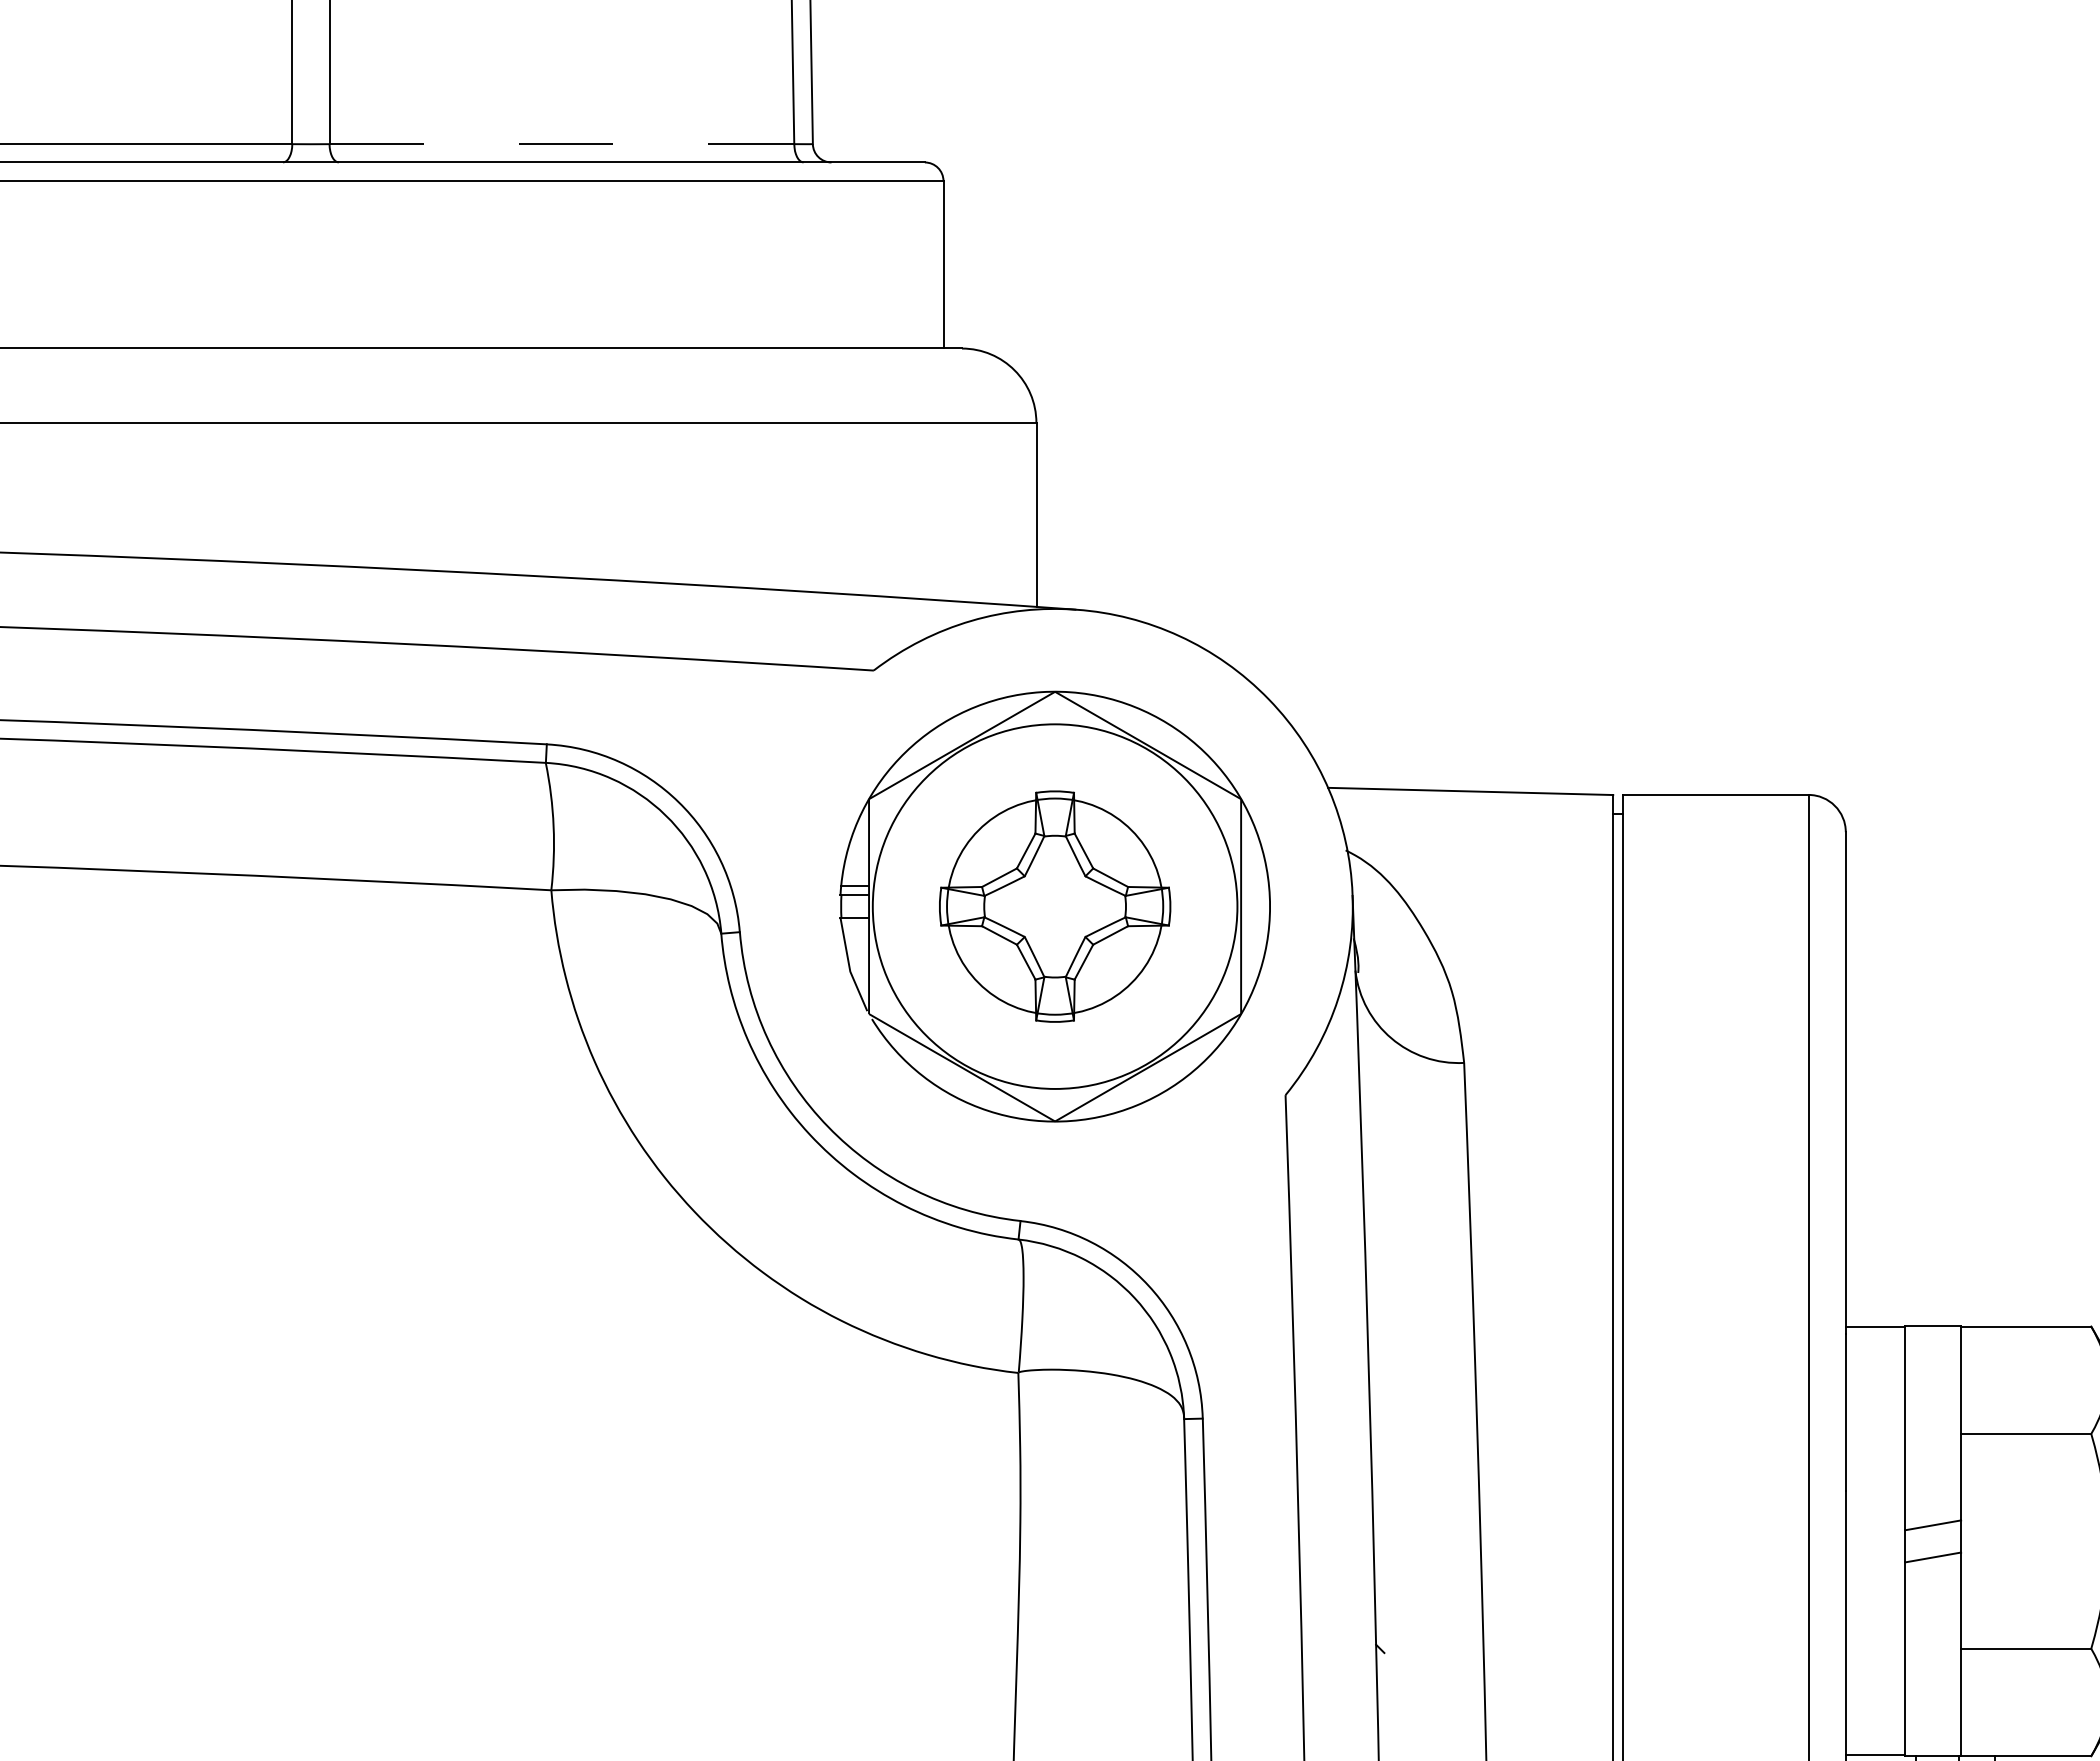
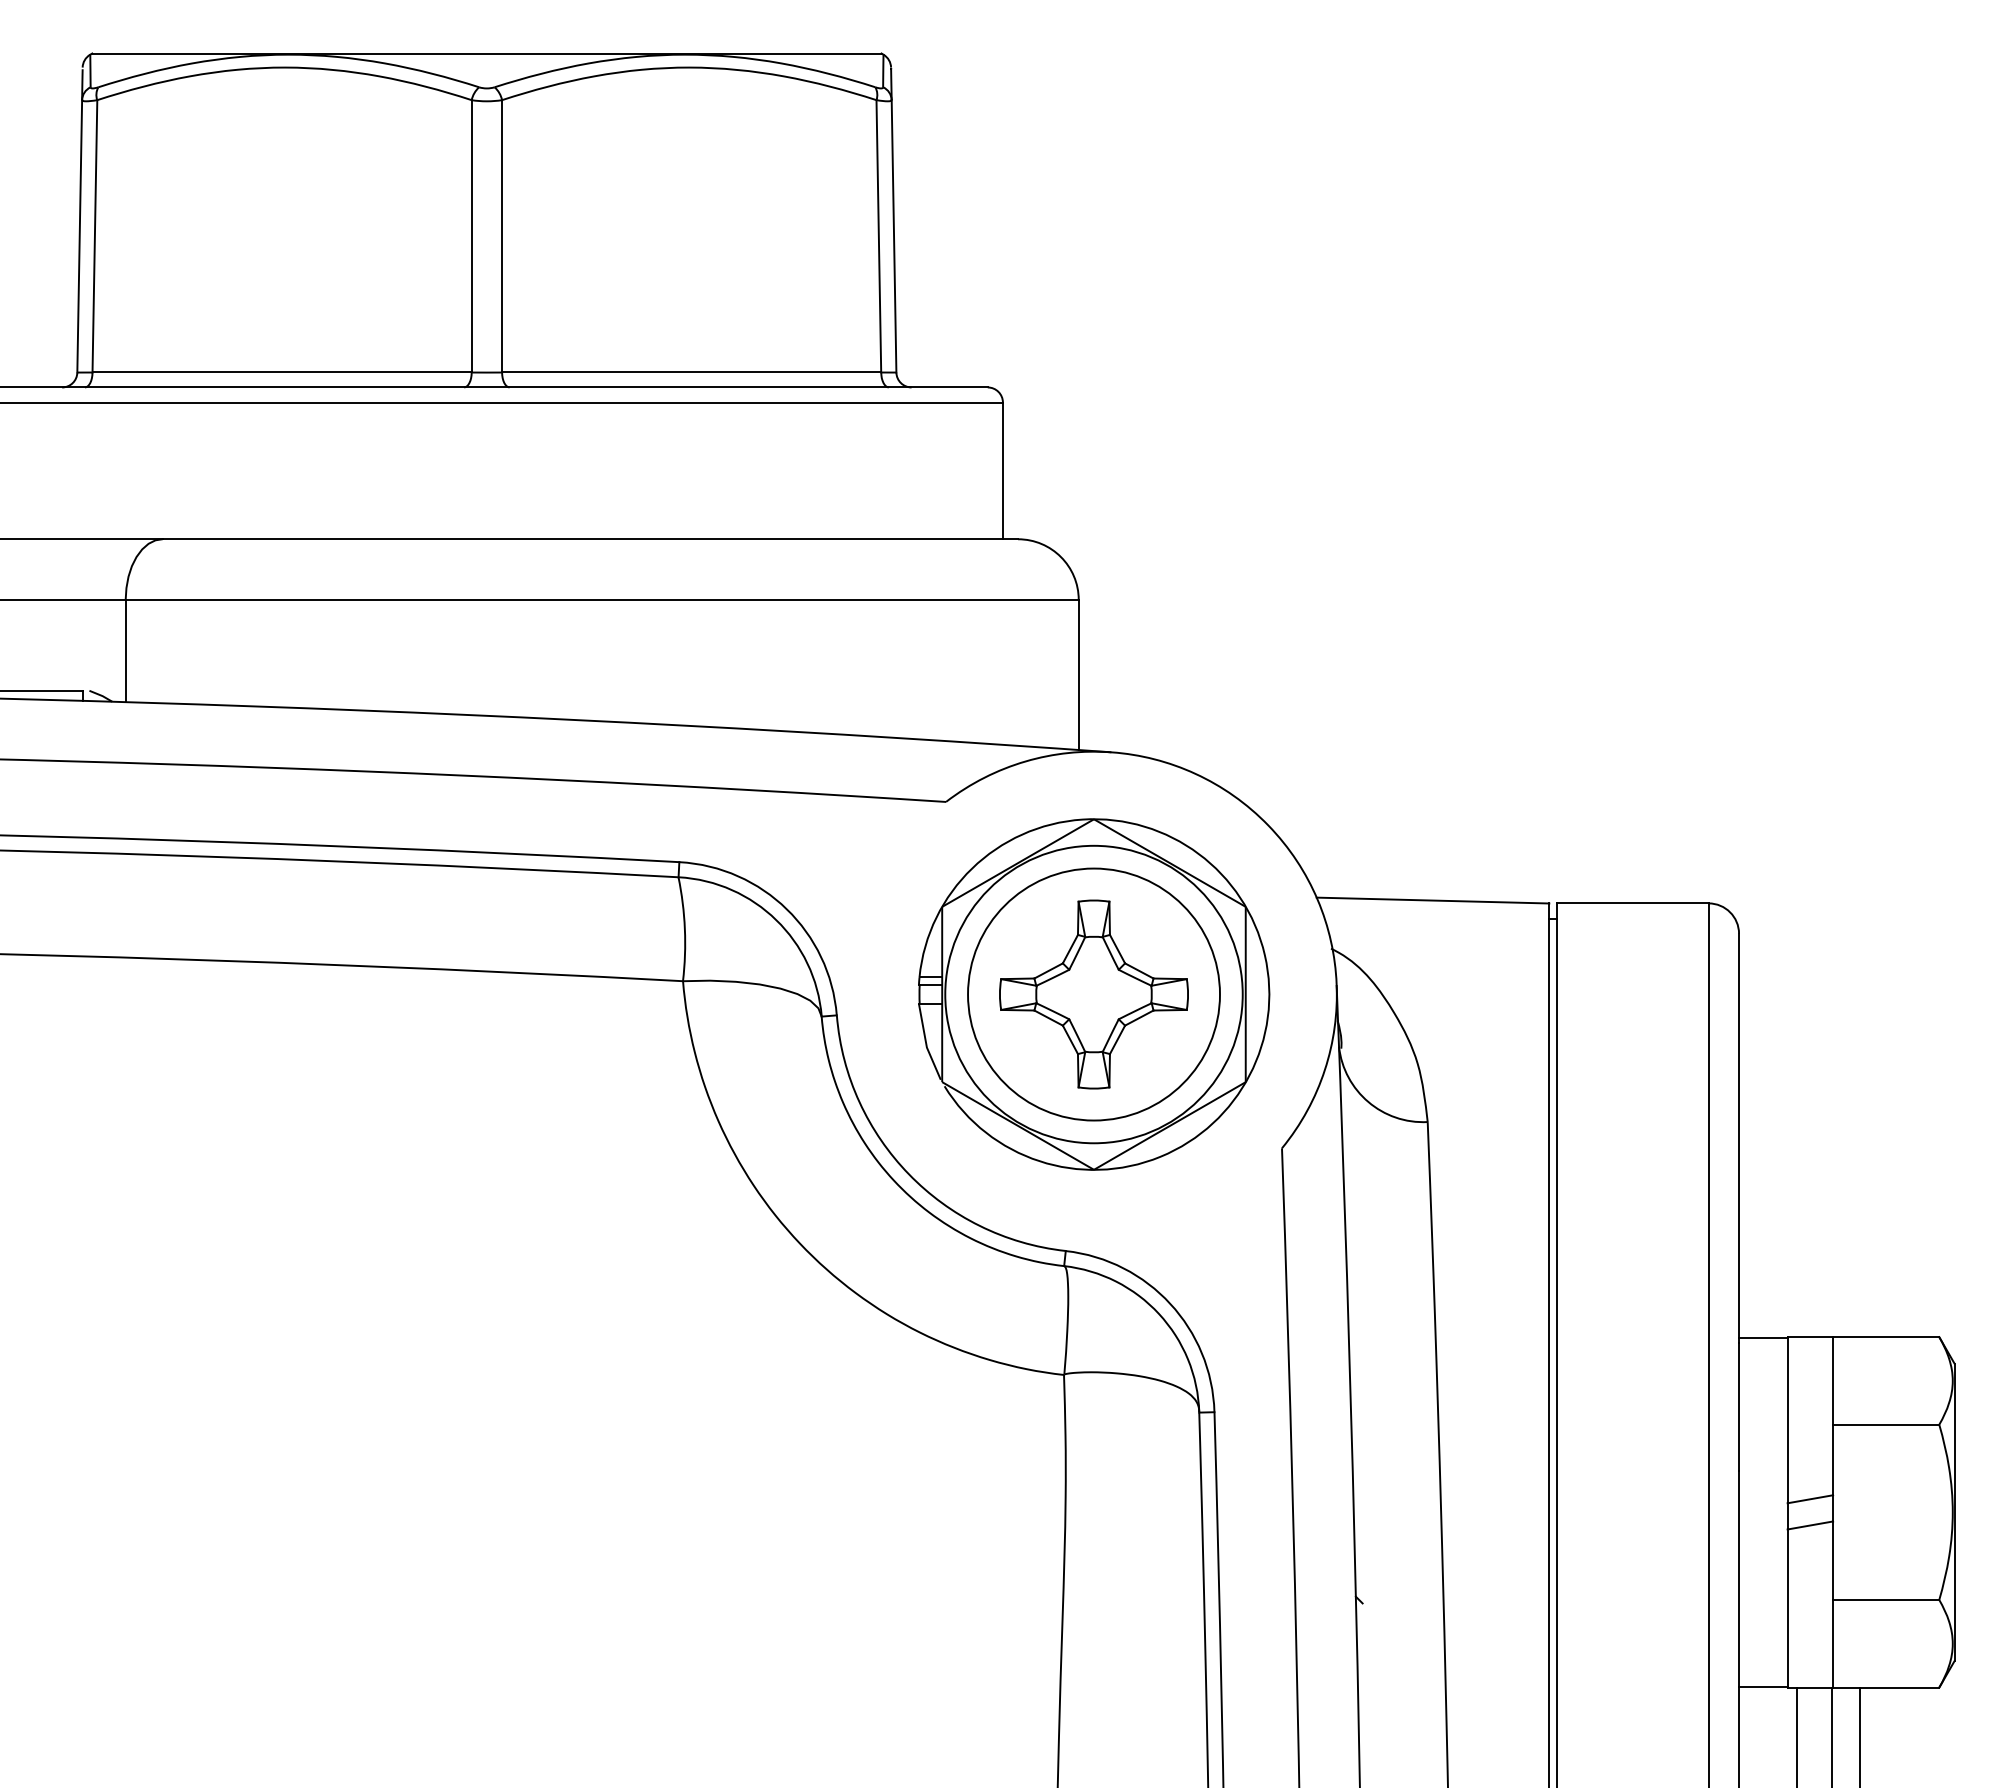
line: (561, 144) -> (691, 372), dashed -> solid
circle: (1054, 906) -> (1093, 994), size x1.43

